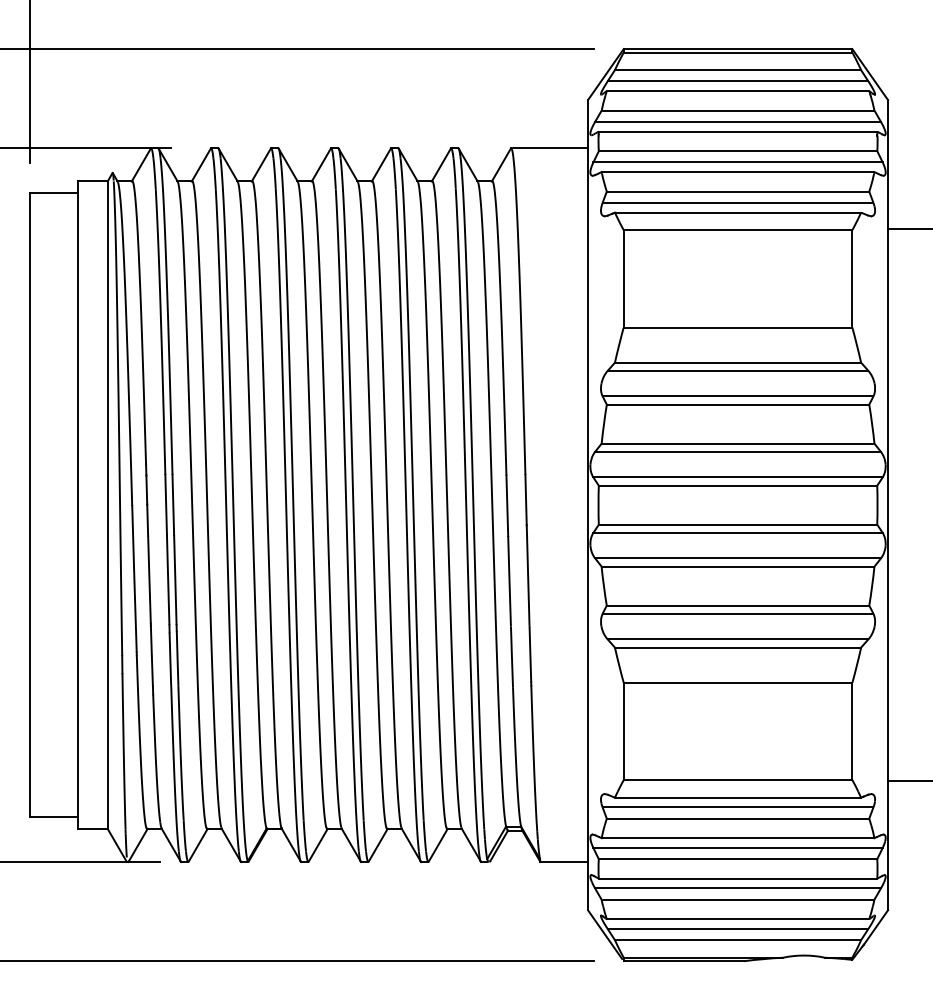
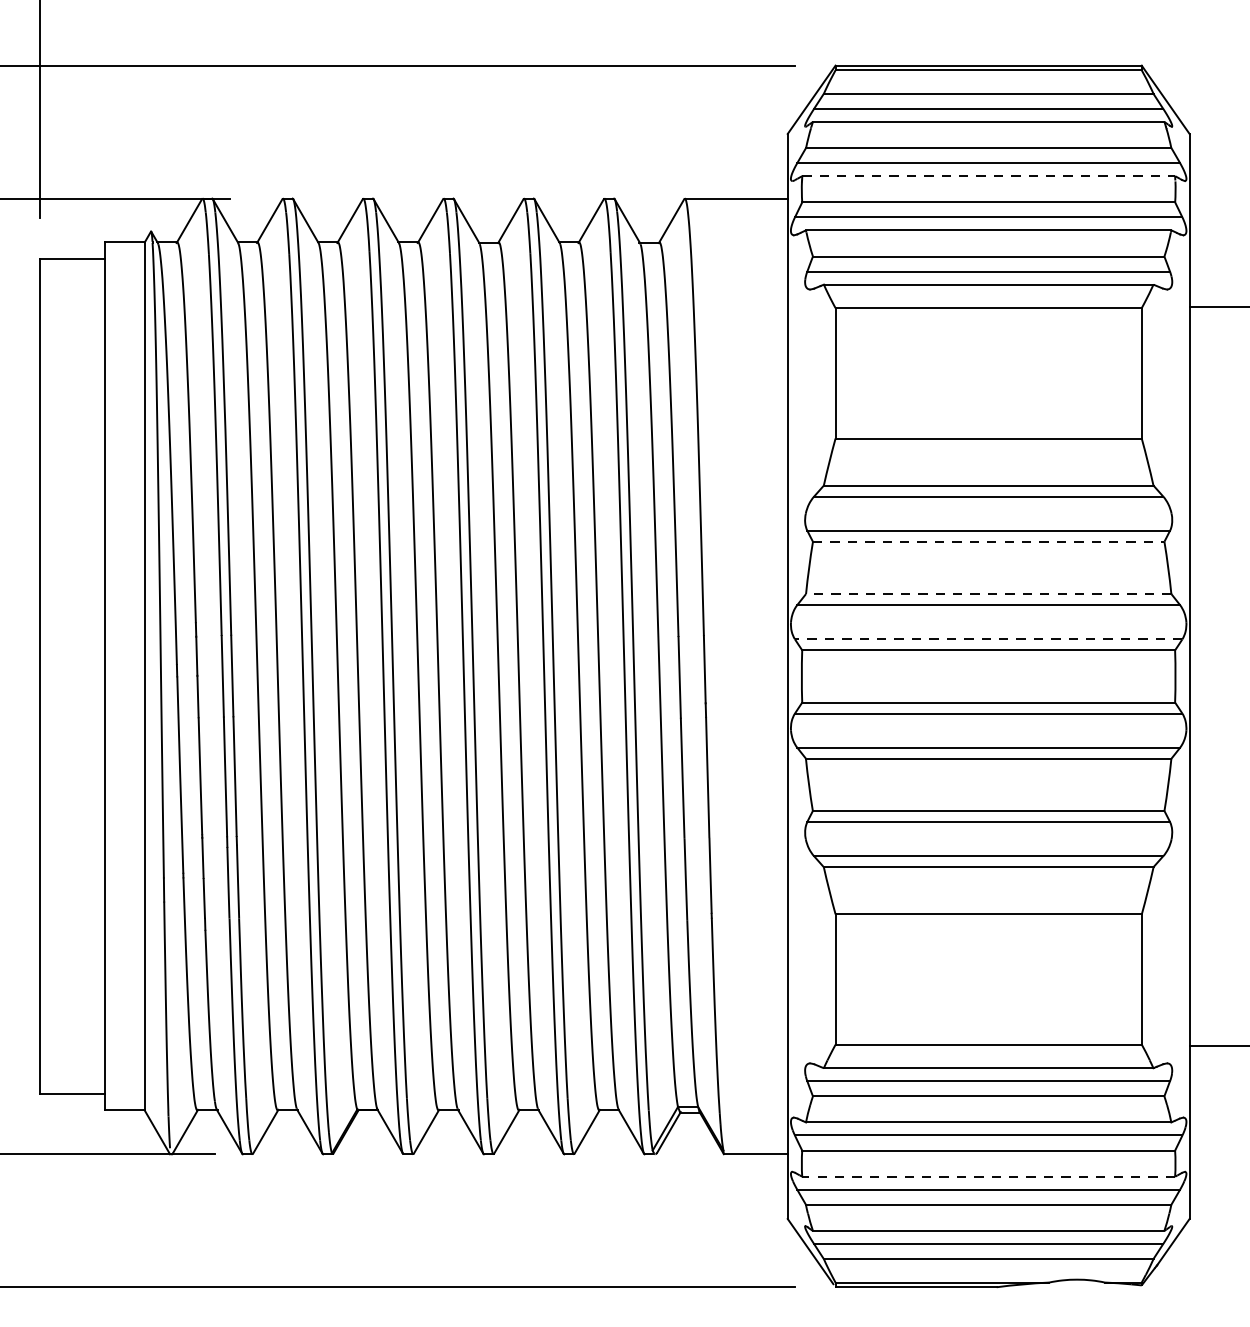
line: (738, 131) -> (989, 175), solid -> dashed
line: (738, 404) -> (989, 541), solid -> dashed
line: (737, 443) -> (987, 593), solid -> dashed
line: (738, 477) -> (989, 639), solid -> dashed
line: (737, 878) -> (987, 1176), solid -> dashed

